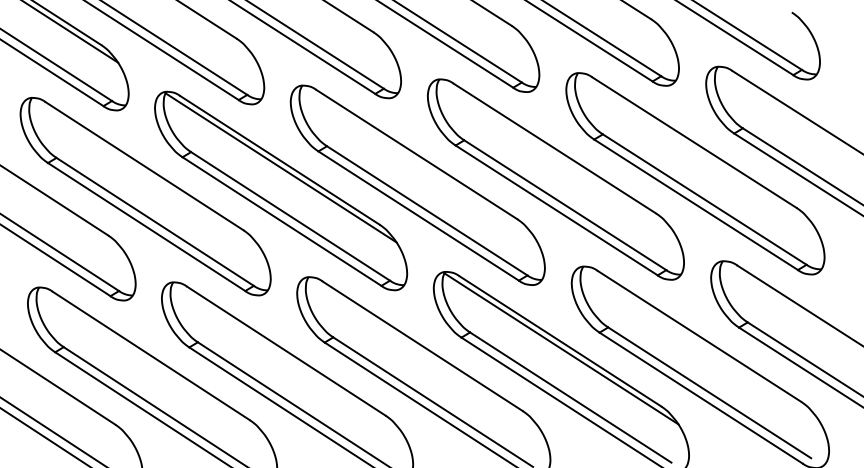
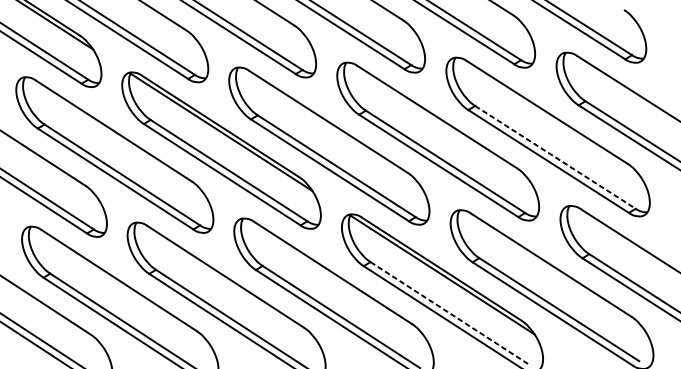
line: (704, 199) -> (555, 157), solid -> dashed
line: (570, 397) -> (449, 313), solid -> dashed

